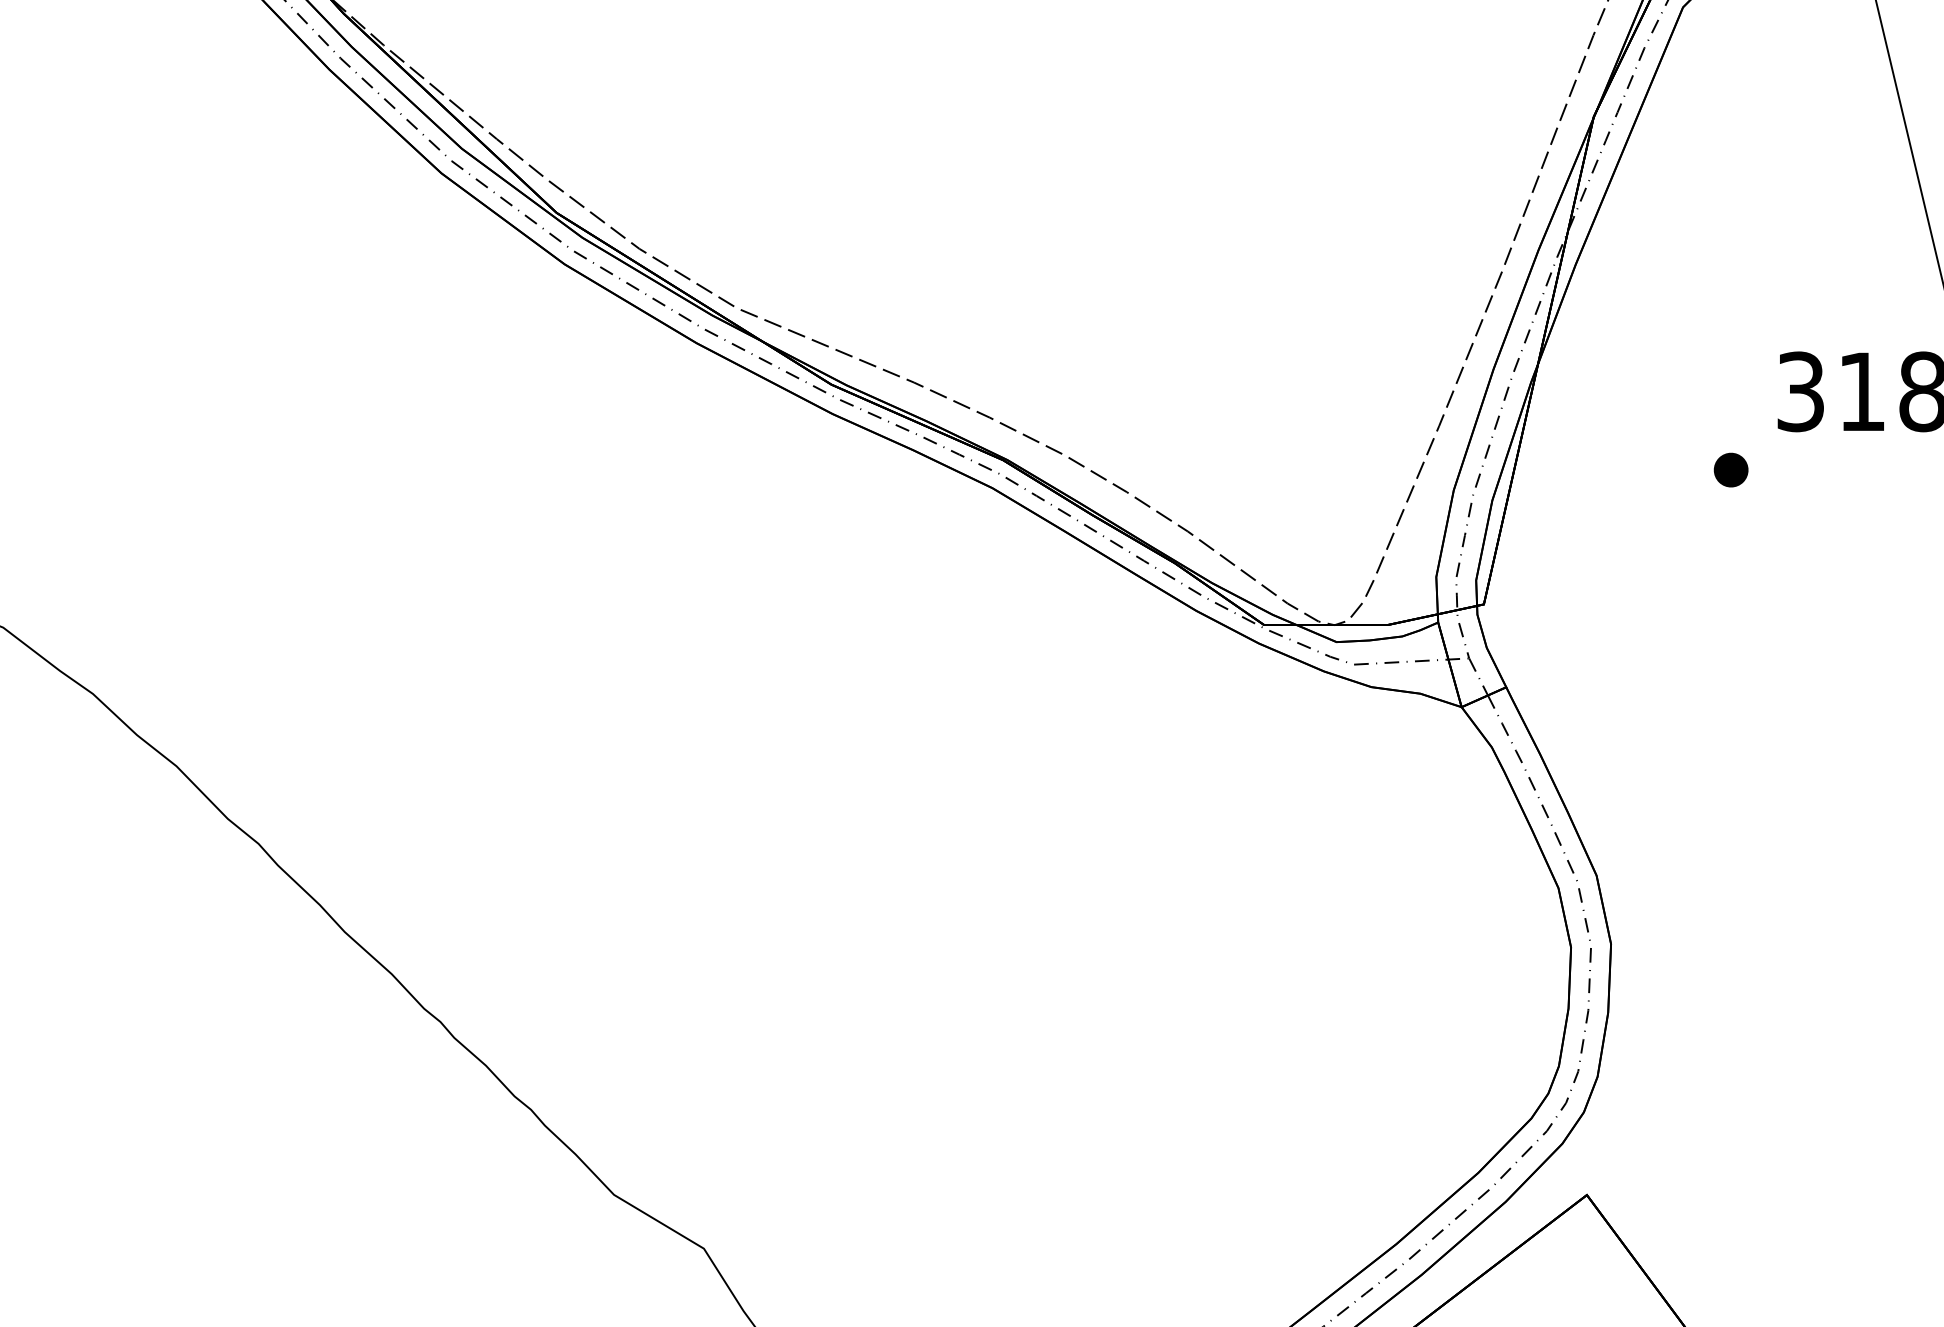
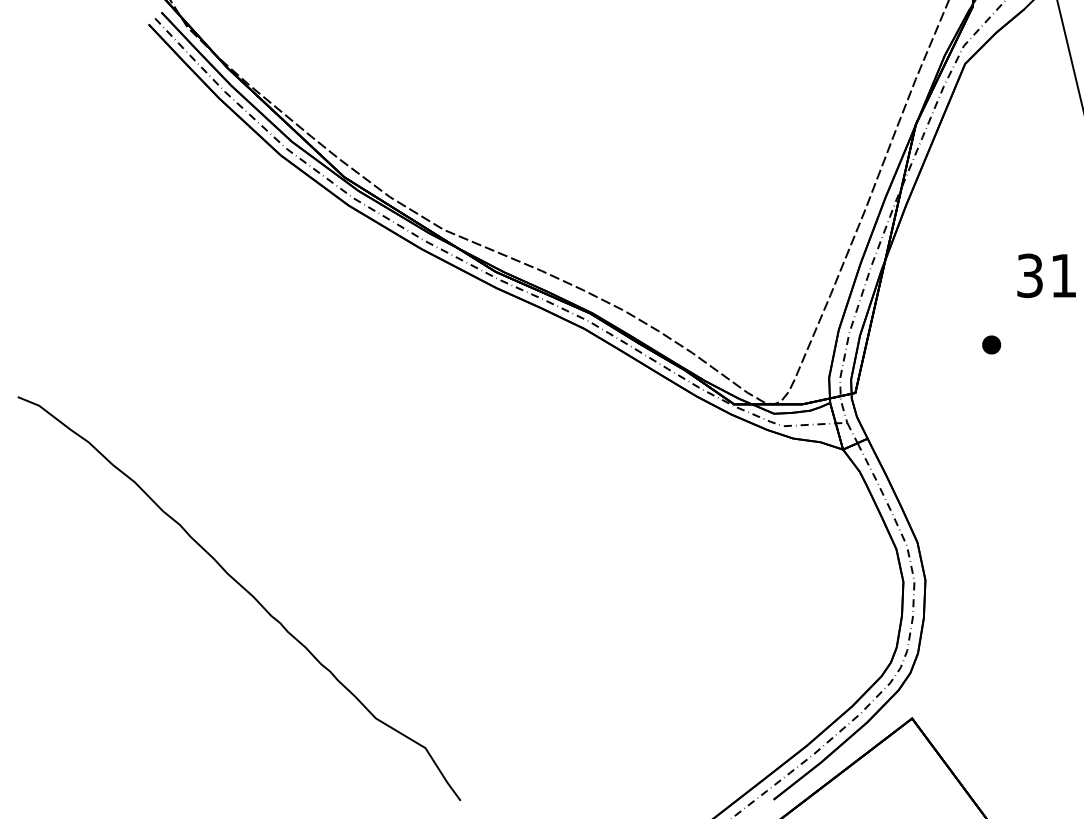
part: (1730, 469) -> (991, 344), moved

